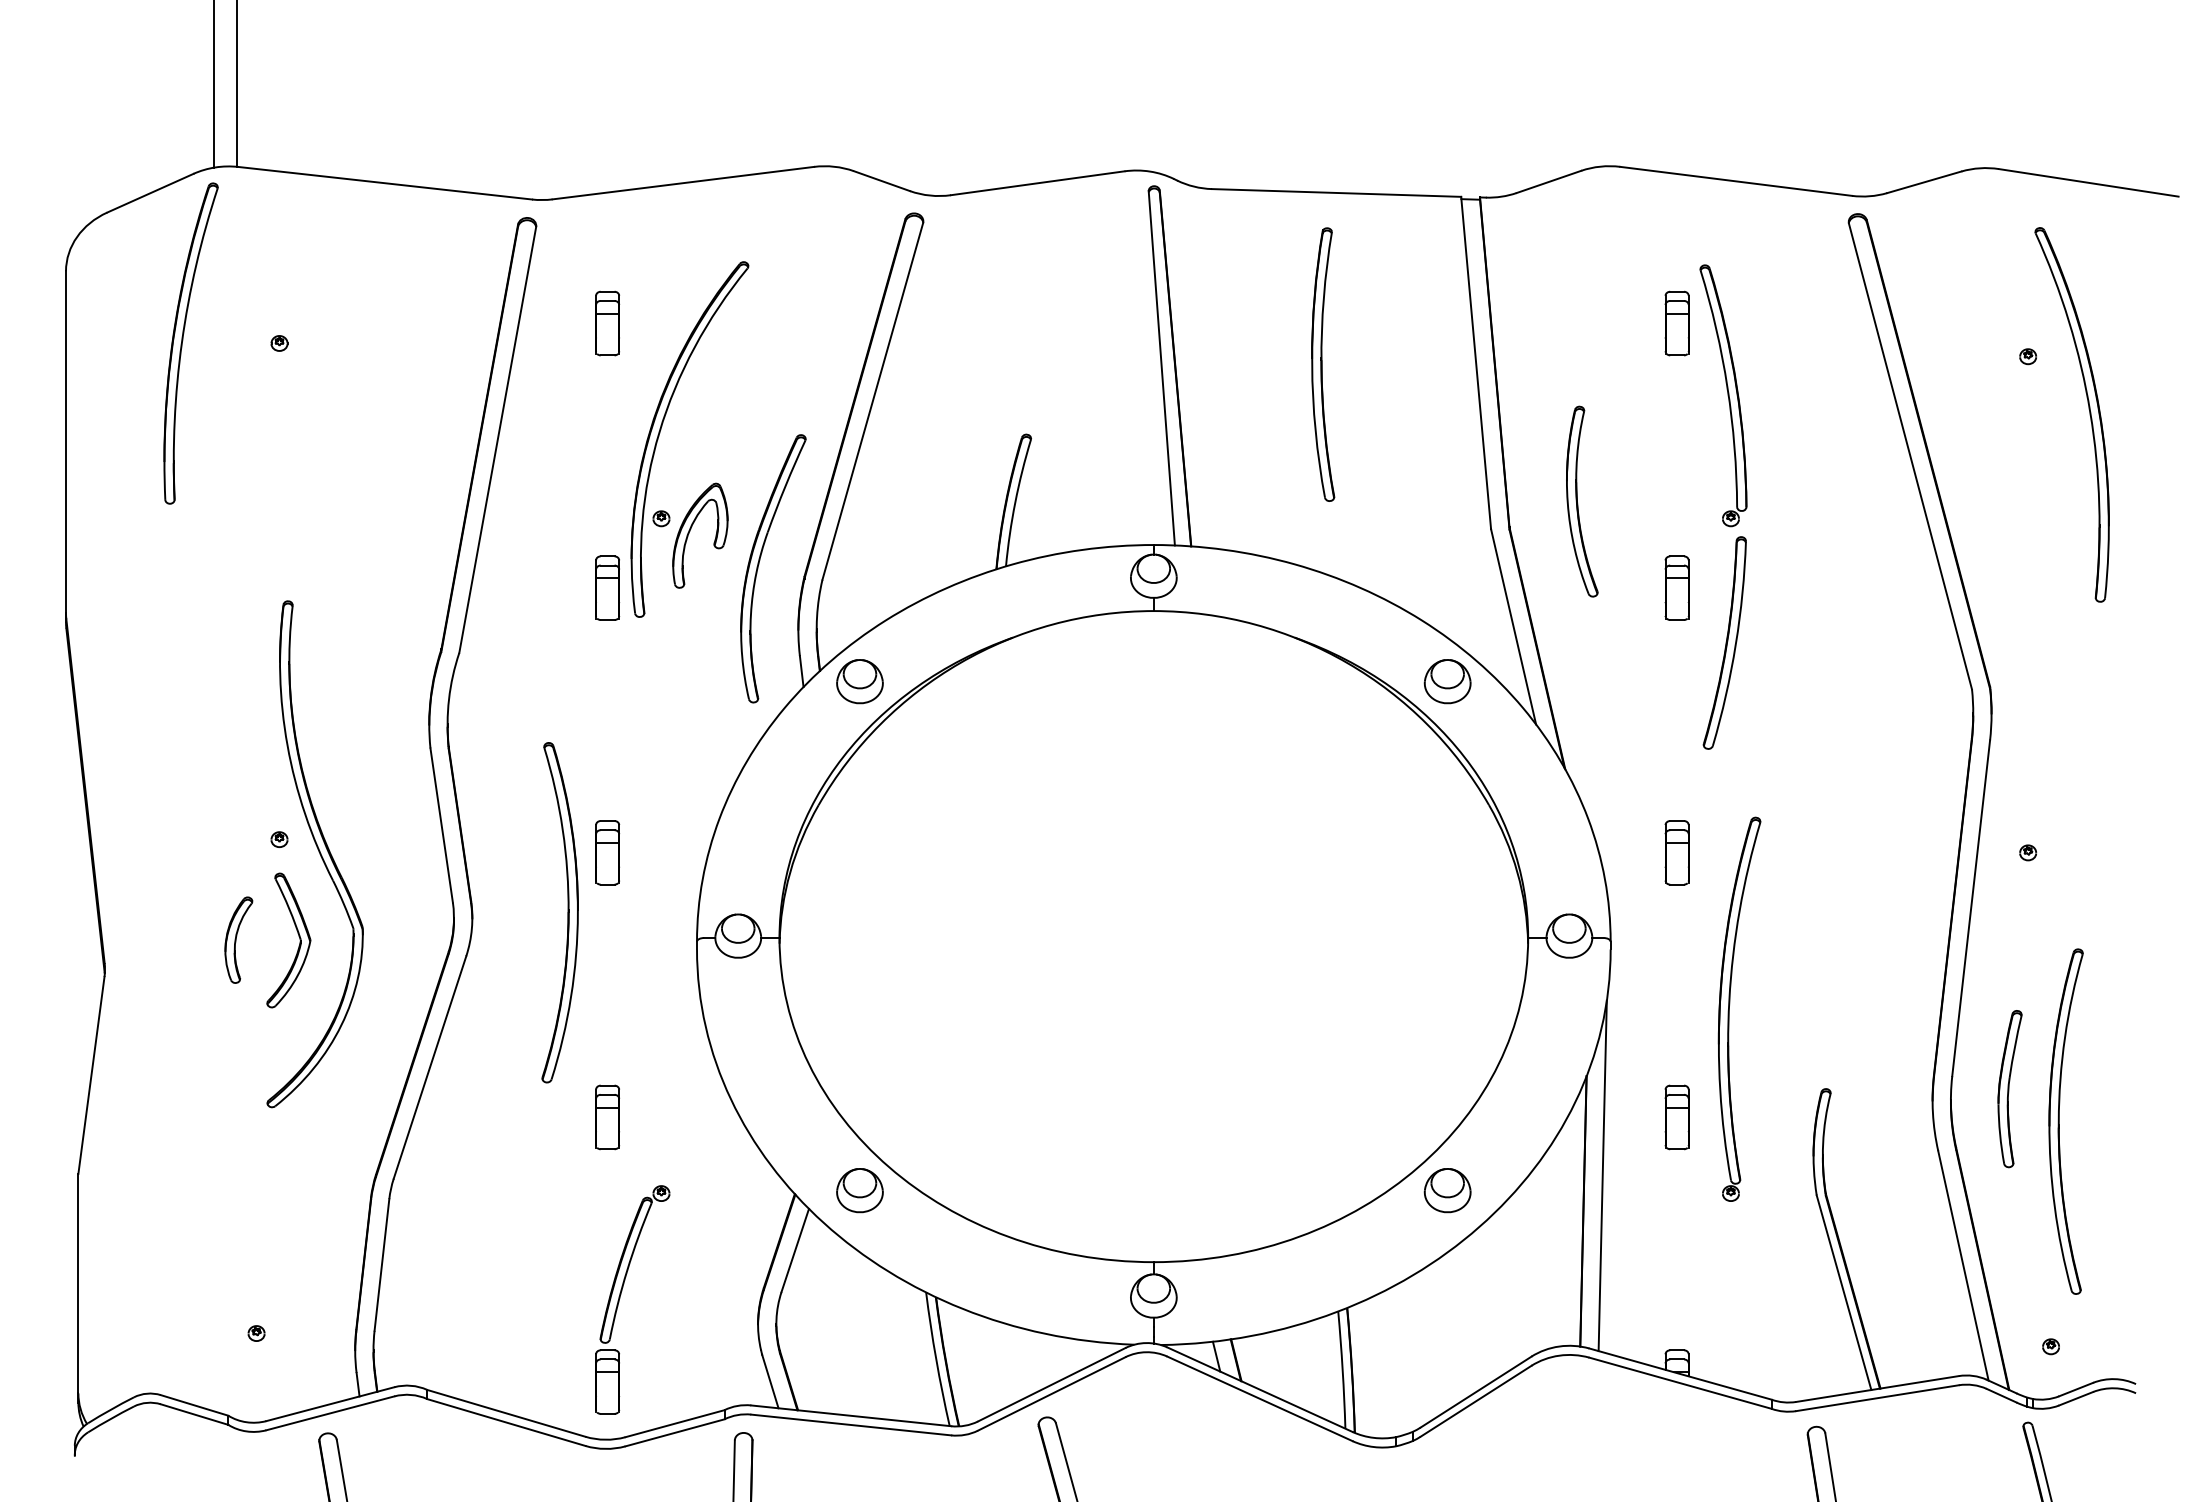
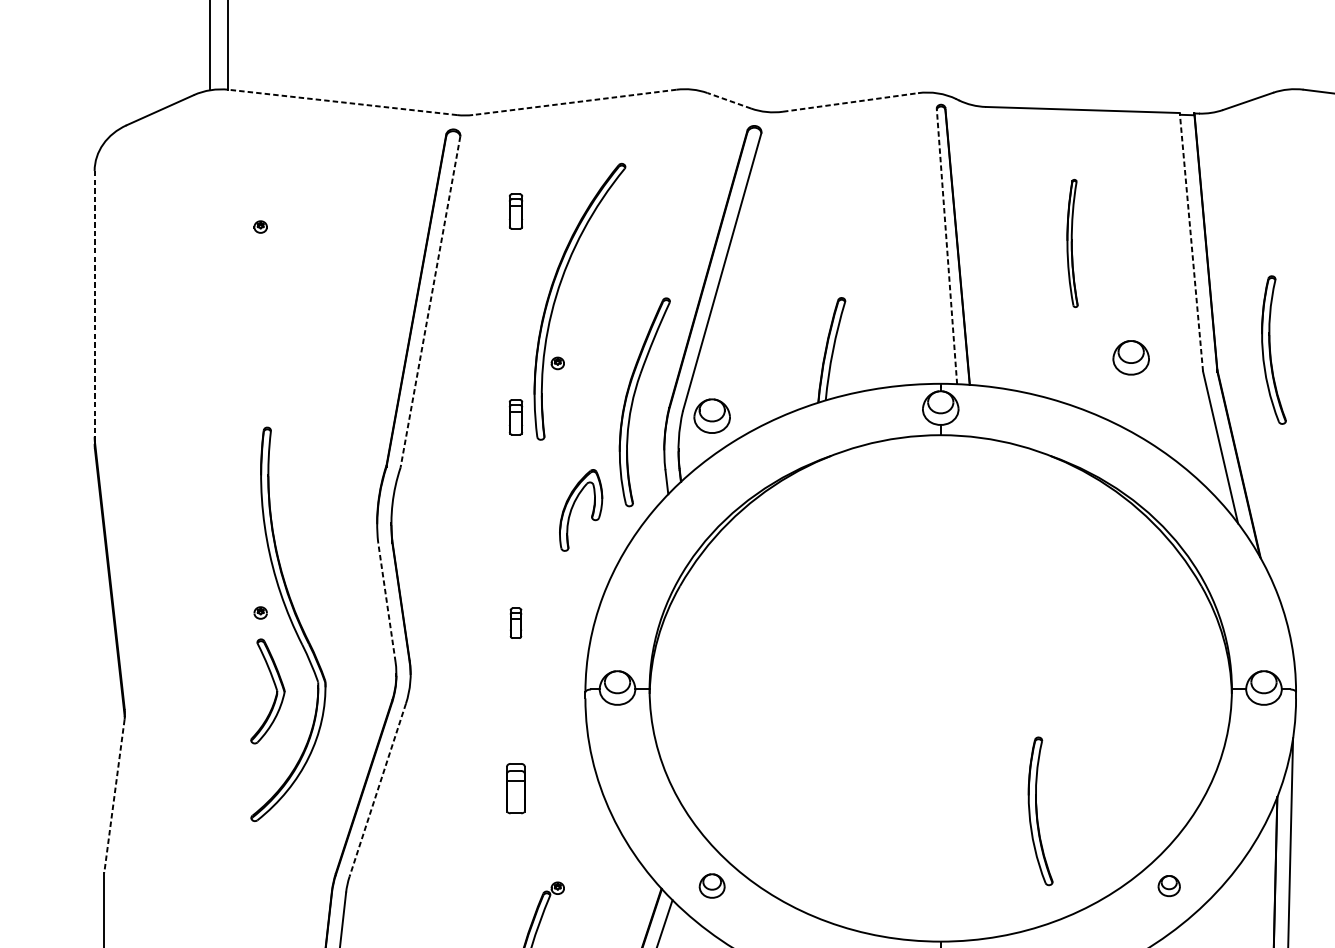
line: (881, 181) -> (728, 101), solid -> dashed
line: (385, 183) -> (343, 102), solid -> dashed
line: (683, 183) -> (574, 102), solid -> dashed
line: (1037, 183) -> (850, 102), solid -> dashed
part: (607, 323) -> (515, 211), size x0.7
part: (183, 340) -> (186, 224), removed
line: (1476, 363) -> (1191, 242), solid -> dashed
part: (1323, 364) -> (1072, 243), size x0.6
line: (1161, 368) -> (946, 246), solid -> dashed
line: (497, 440) -> (430, 302), solid -> dashed
line: (66, 442) -> (95, 304), solid -> dashed
part: (690, 531) -> (573, 507), moved
part: (607, 587) -> (515, 416), size x0.7
part: (859, 681) -> (711, 416), moved
part: (1447, 681) -> (1131, 357), moved
line: (441, 825) -> (386, 601), solid -> dashed
part: (607, 852) -> (515, 622), size x0.6
part: (567, 912) -> (484, 669), removed
part: (238, 939) -> (228, 690), removed
line: (430, 1067) -> (378, 790), solid -> dashed
line: (91, 1075) -> (114, 796), solid -> dashed
part: (1282, 1094) -> (1040, 811), added
part: (607, 1117) -> (515, 788), moved
part: (859, 1190) -> (711, 885), size x0.7
part: (1447, 1190) -> (1169, 885), size x0.6

